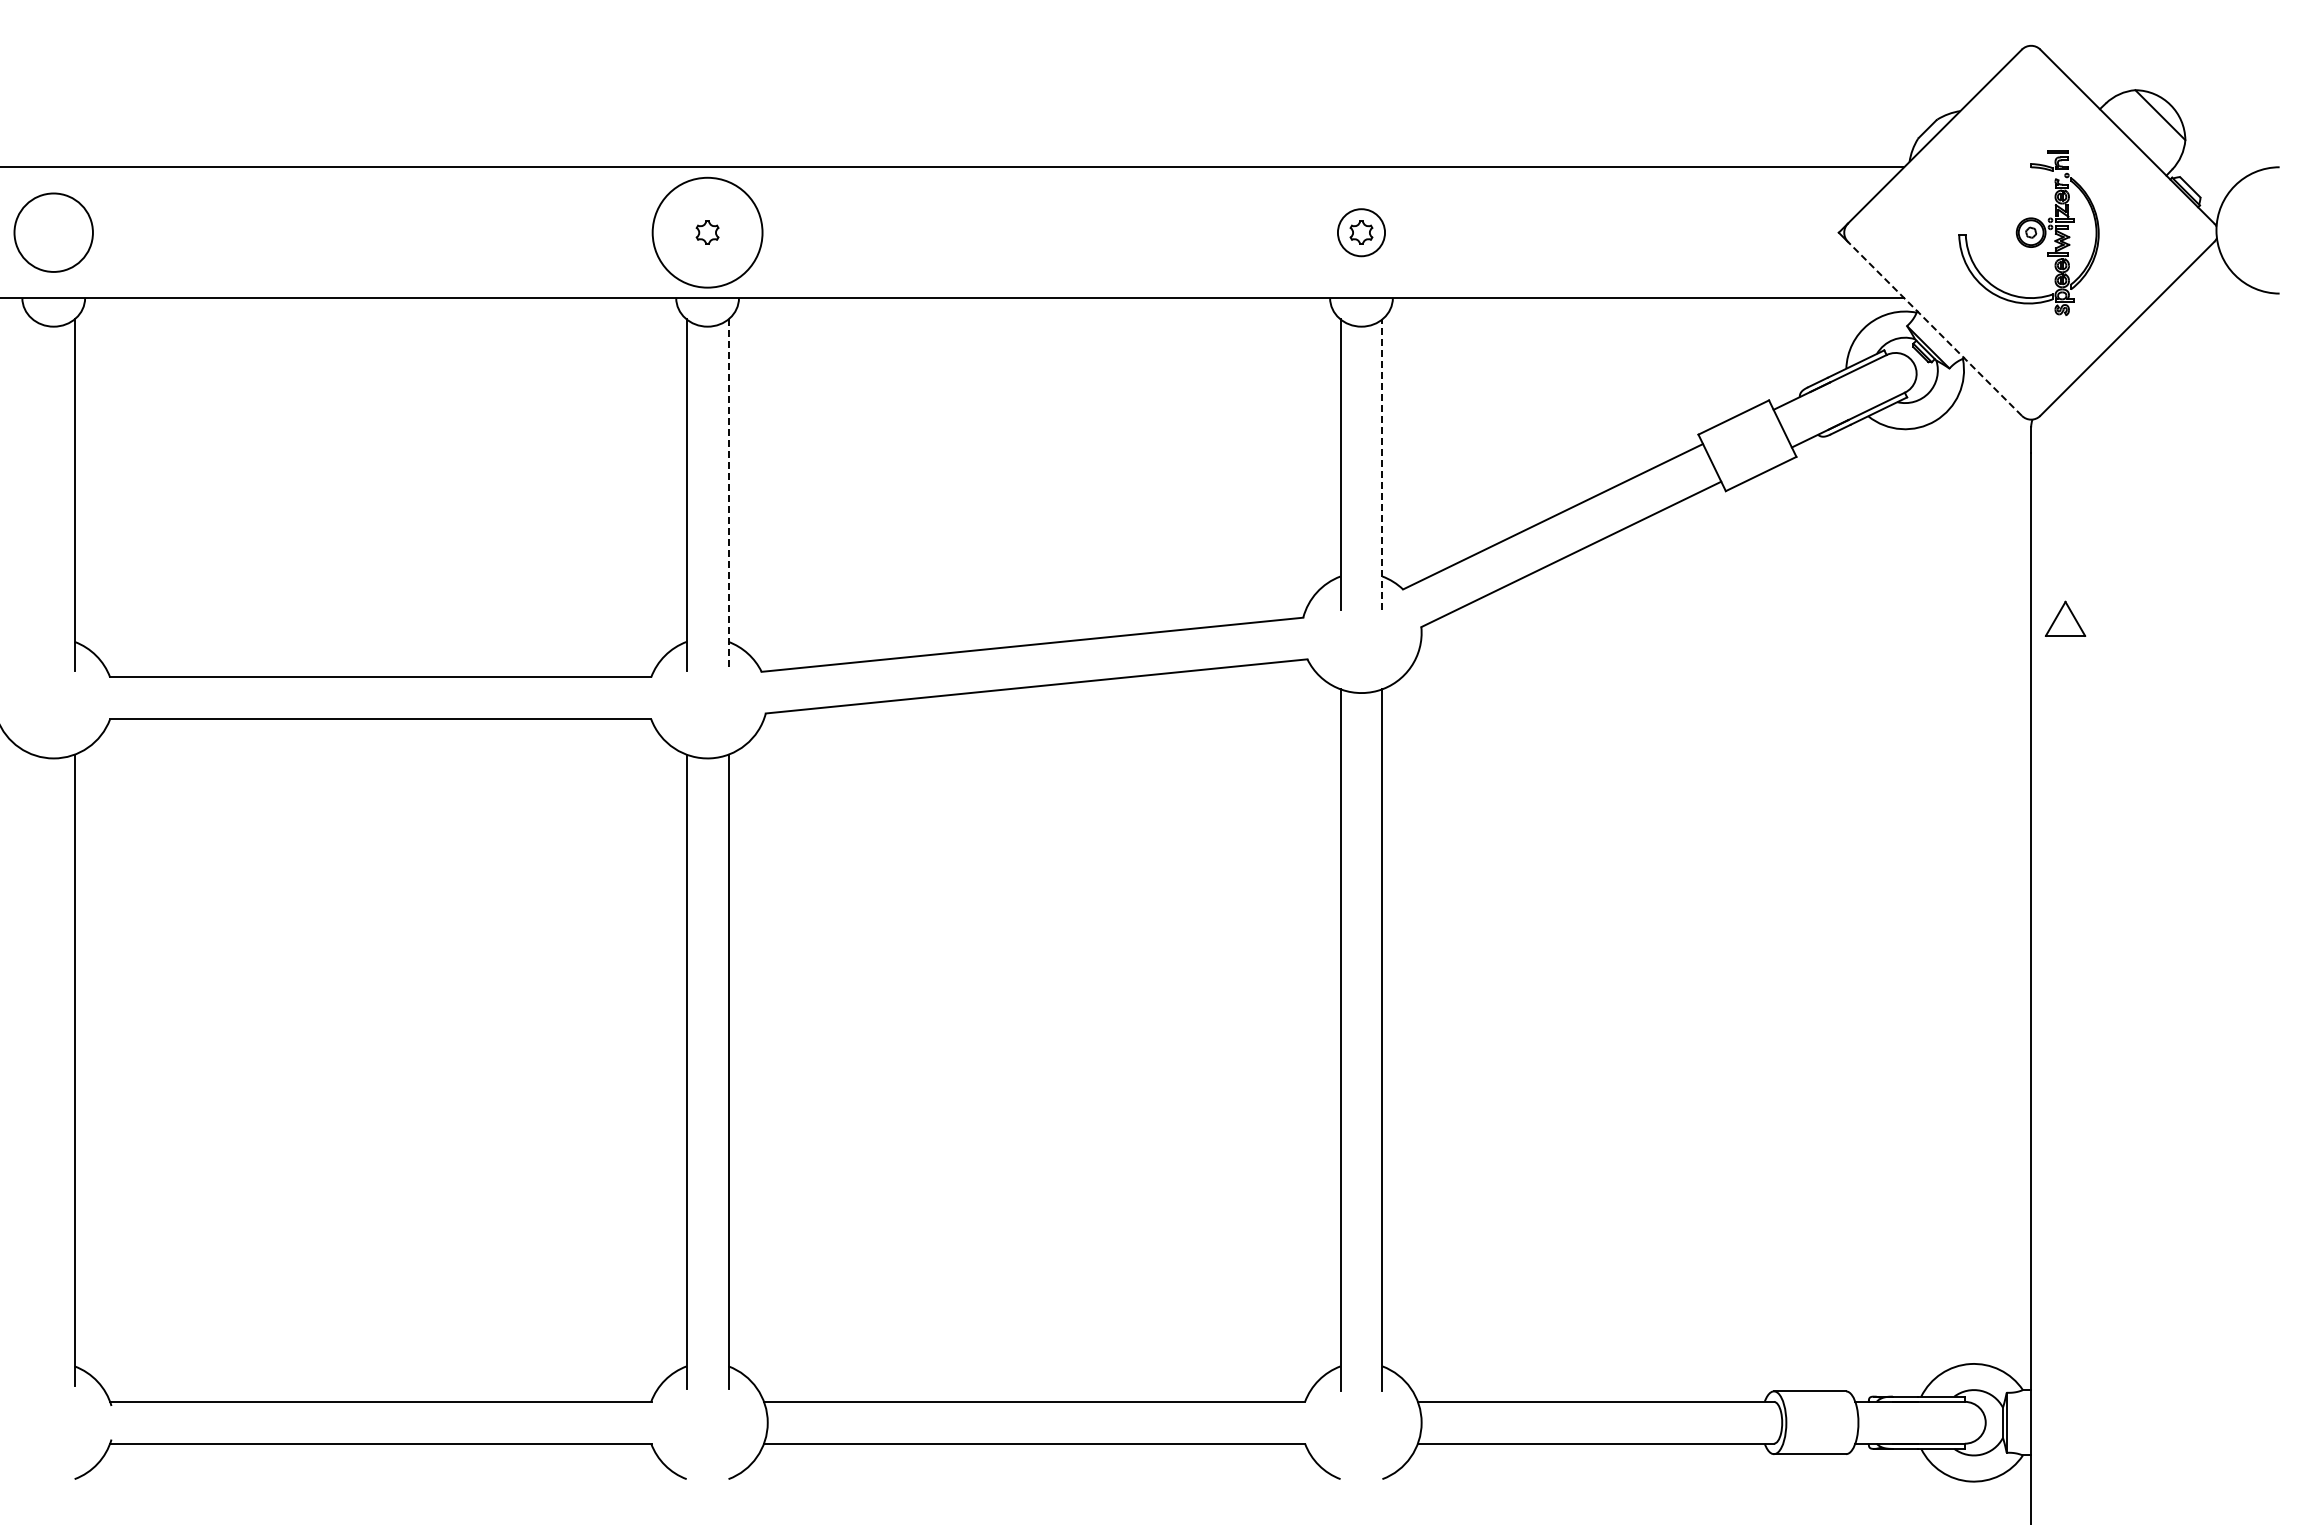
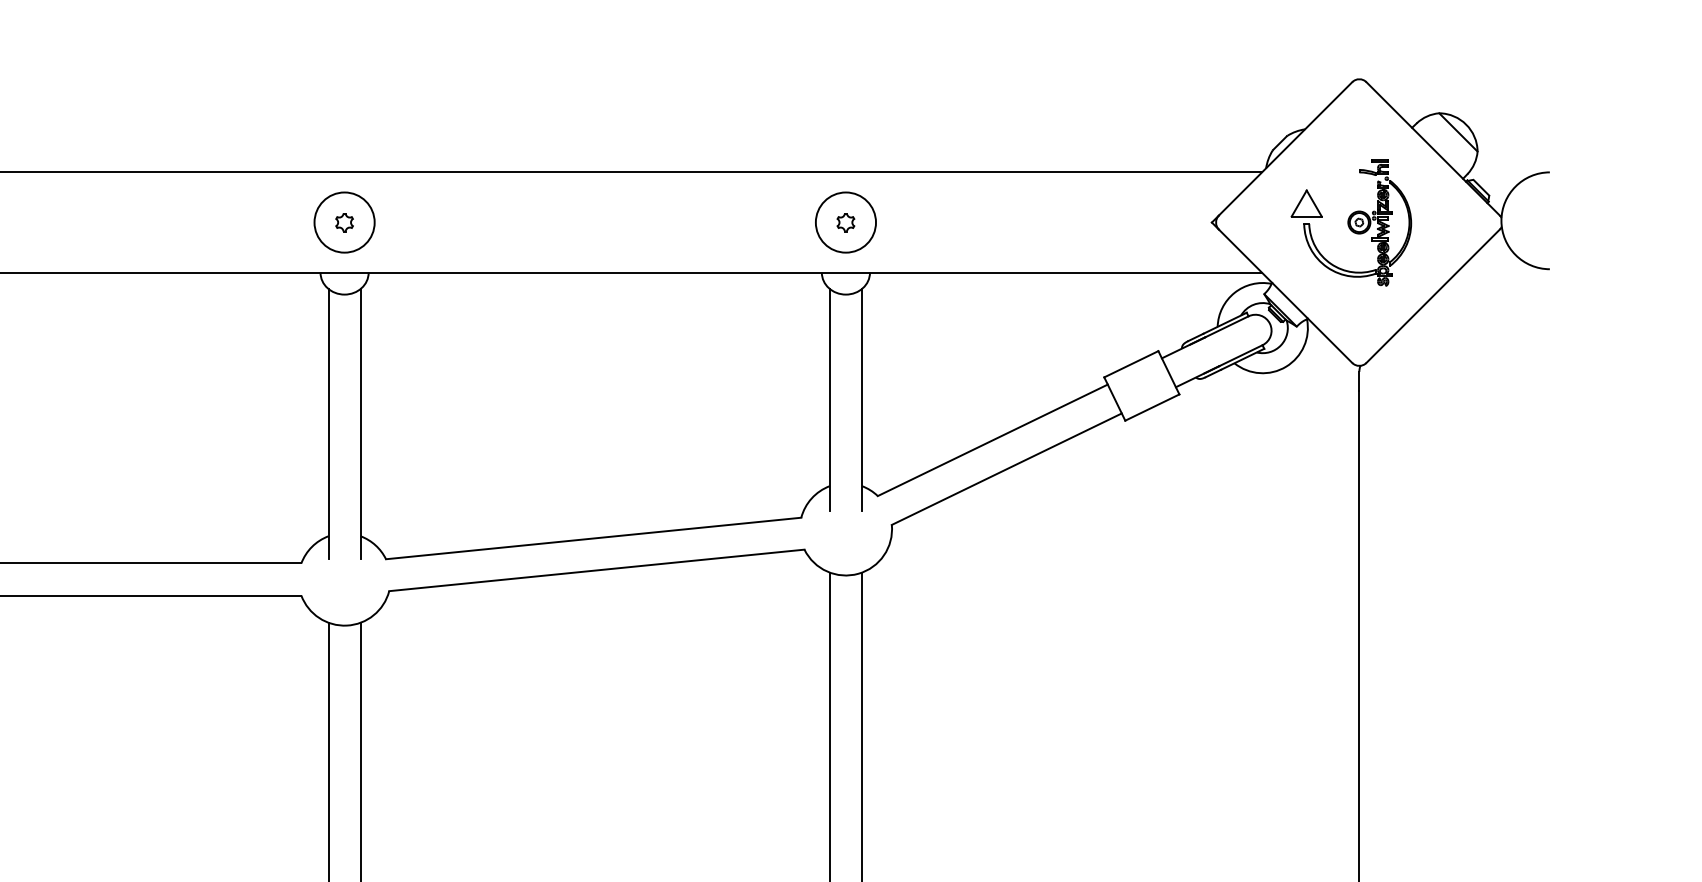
circle: (707, 232) -> (344, 222), size x0.71
circle: (1361, 232) -> (845, 222), size x1.67
line: (1934, 328) -> (1285, 296), dashed -> solid
line: (1382, 463) -> (862, 399), dashed -> solid
line: (728, 495) -> (360, 424), dashed -> solid
part: (2065, 618) -> (1306, 203), moved

